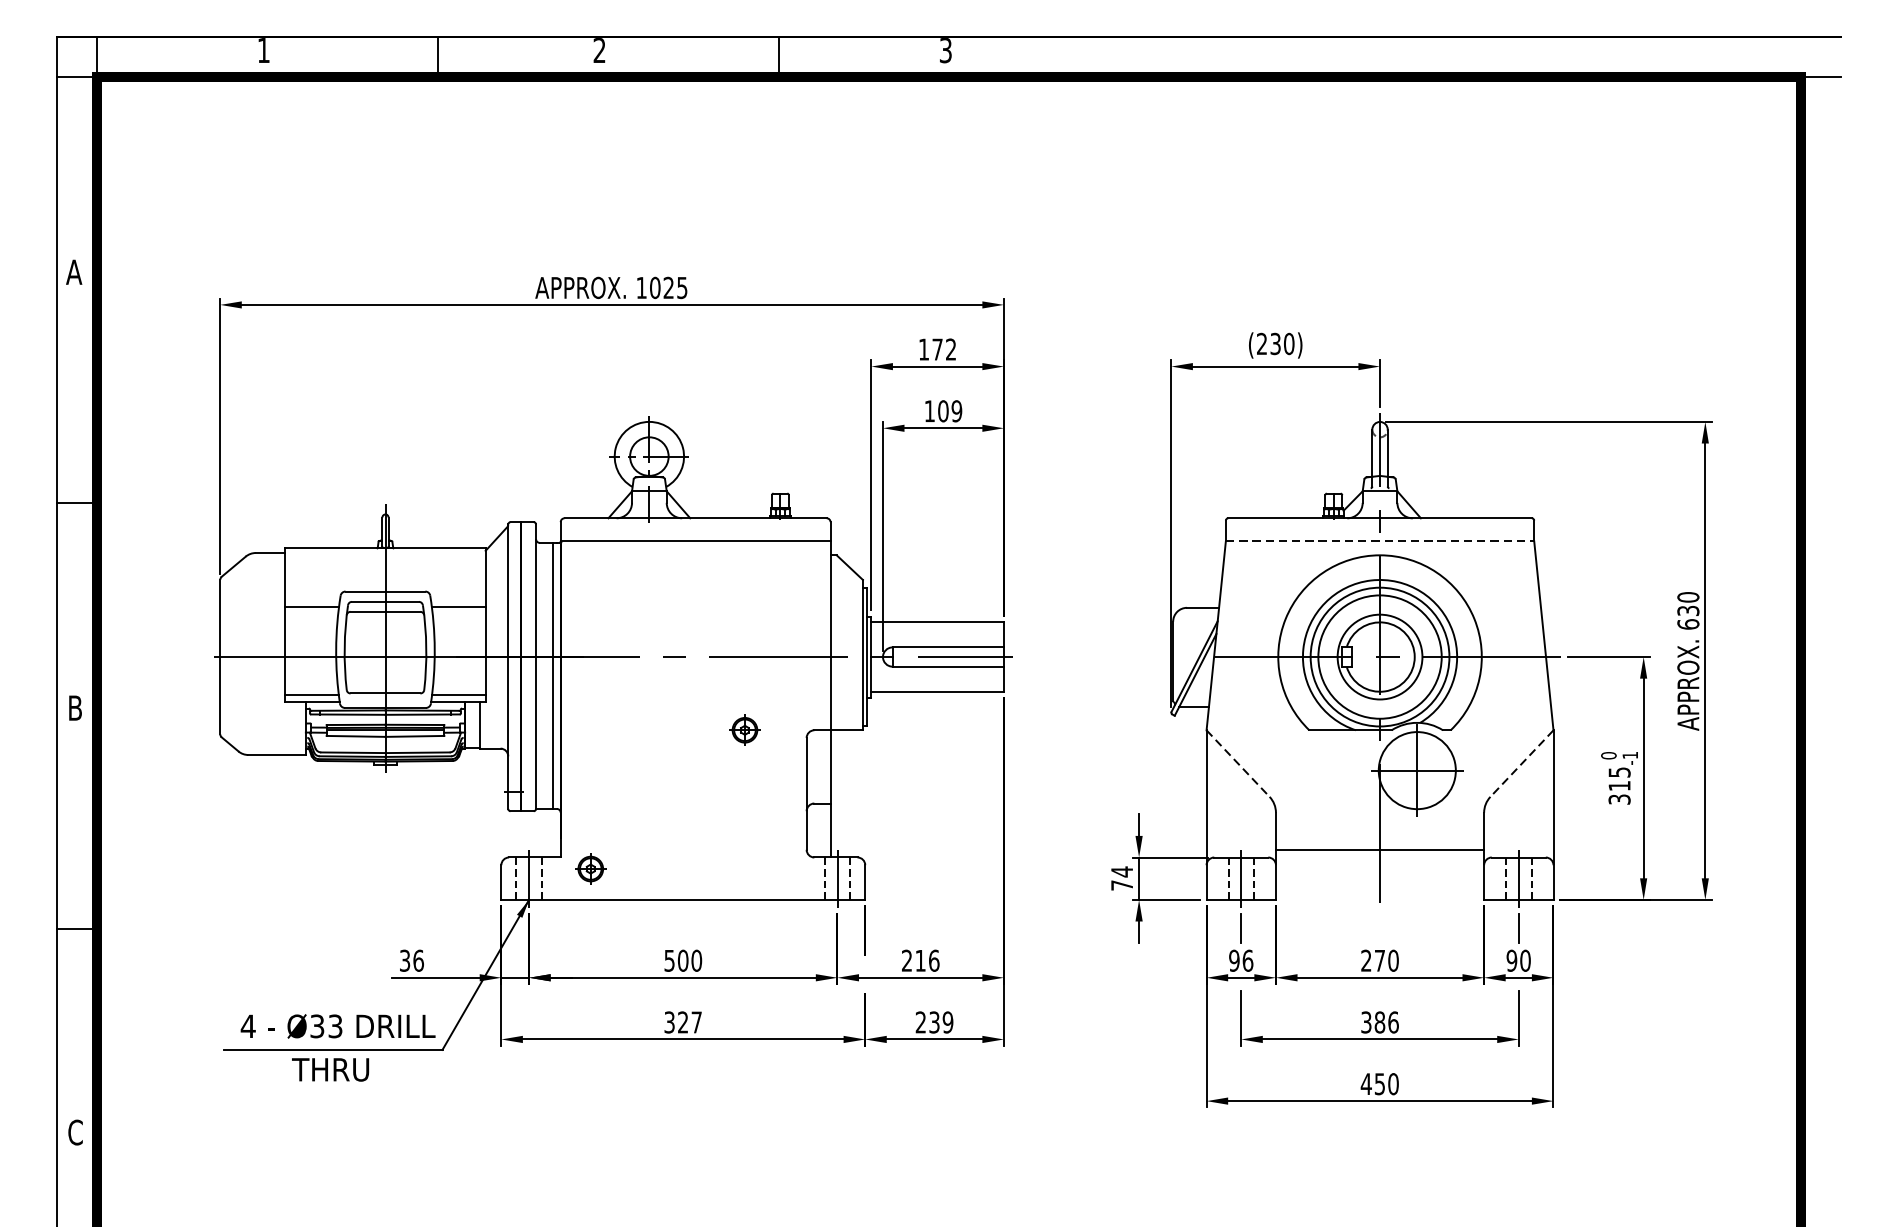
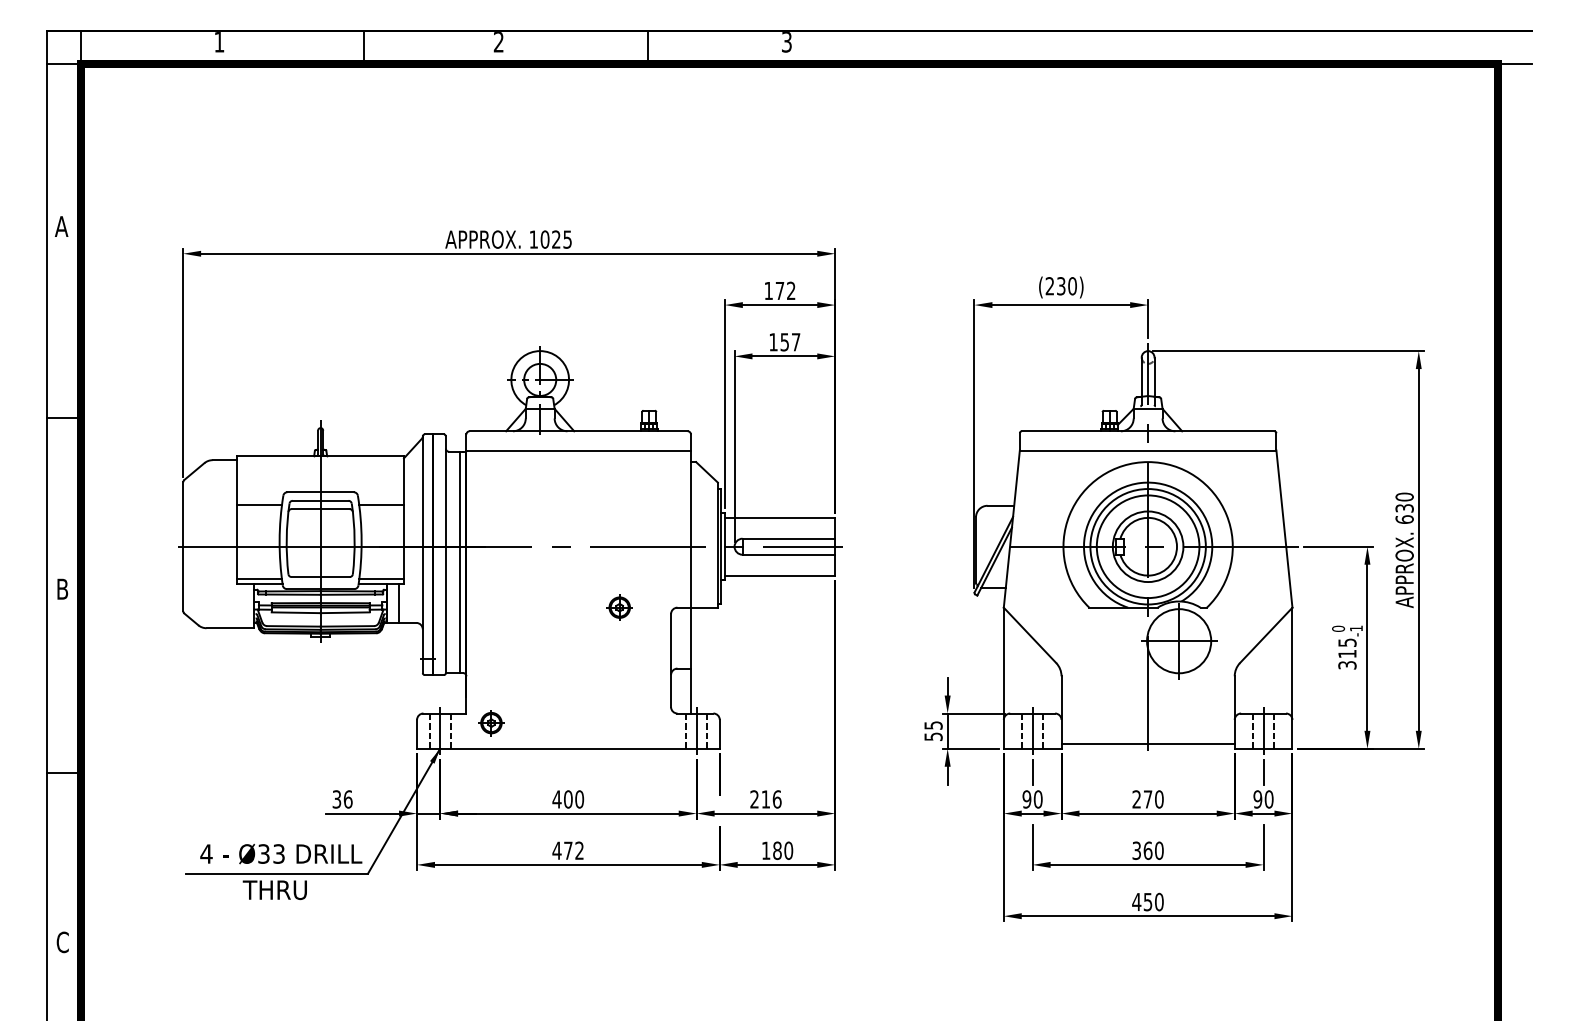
text: (950, 411) -> (790, 342), 109 -> 157
line: (1380, 541) -> (1148, 450), dashed -> solid
line: (1238, 763) -> (1030, 635), dashed -> solid
line: (1521, 763) -> (1265, 635), dashed -> solid
line: (1379, 850) -> (1147, 743), moved
text: (1122, 877) -> (933, 730), 74 -> 55
text: (668, 960) -> (556, 799), 500 -> 400
text: (1248, 960) -> (1038, 799), 96 -> 90
text: (682, 1022) -> (567, 850), 327 -> 472
text: (933, 1022) -> (776, 850), 239 -> 180
text: (1386, 1022) -> (1153, 850), 386 -> 360

